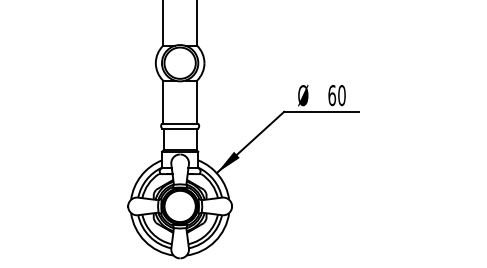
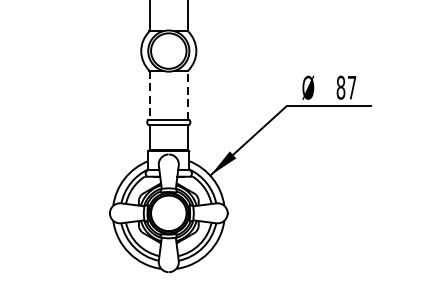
text: (336, 95) -> (345, 87), 60 -> 87
line: (163, 102) -> (149, 95), solid -> dashed
line: (197, 102) -> (188, 95), solid -> dashed

